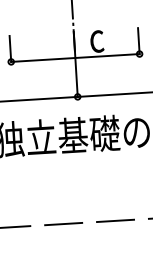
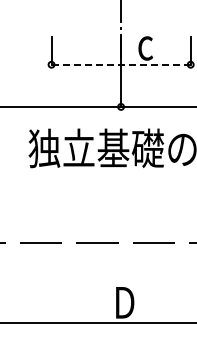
line: (75, 57) -> (121, 64), solid -> dashed

